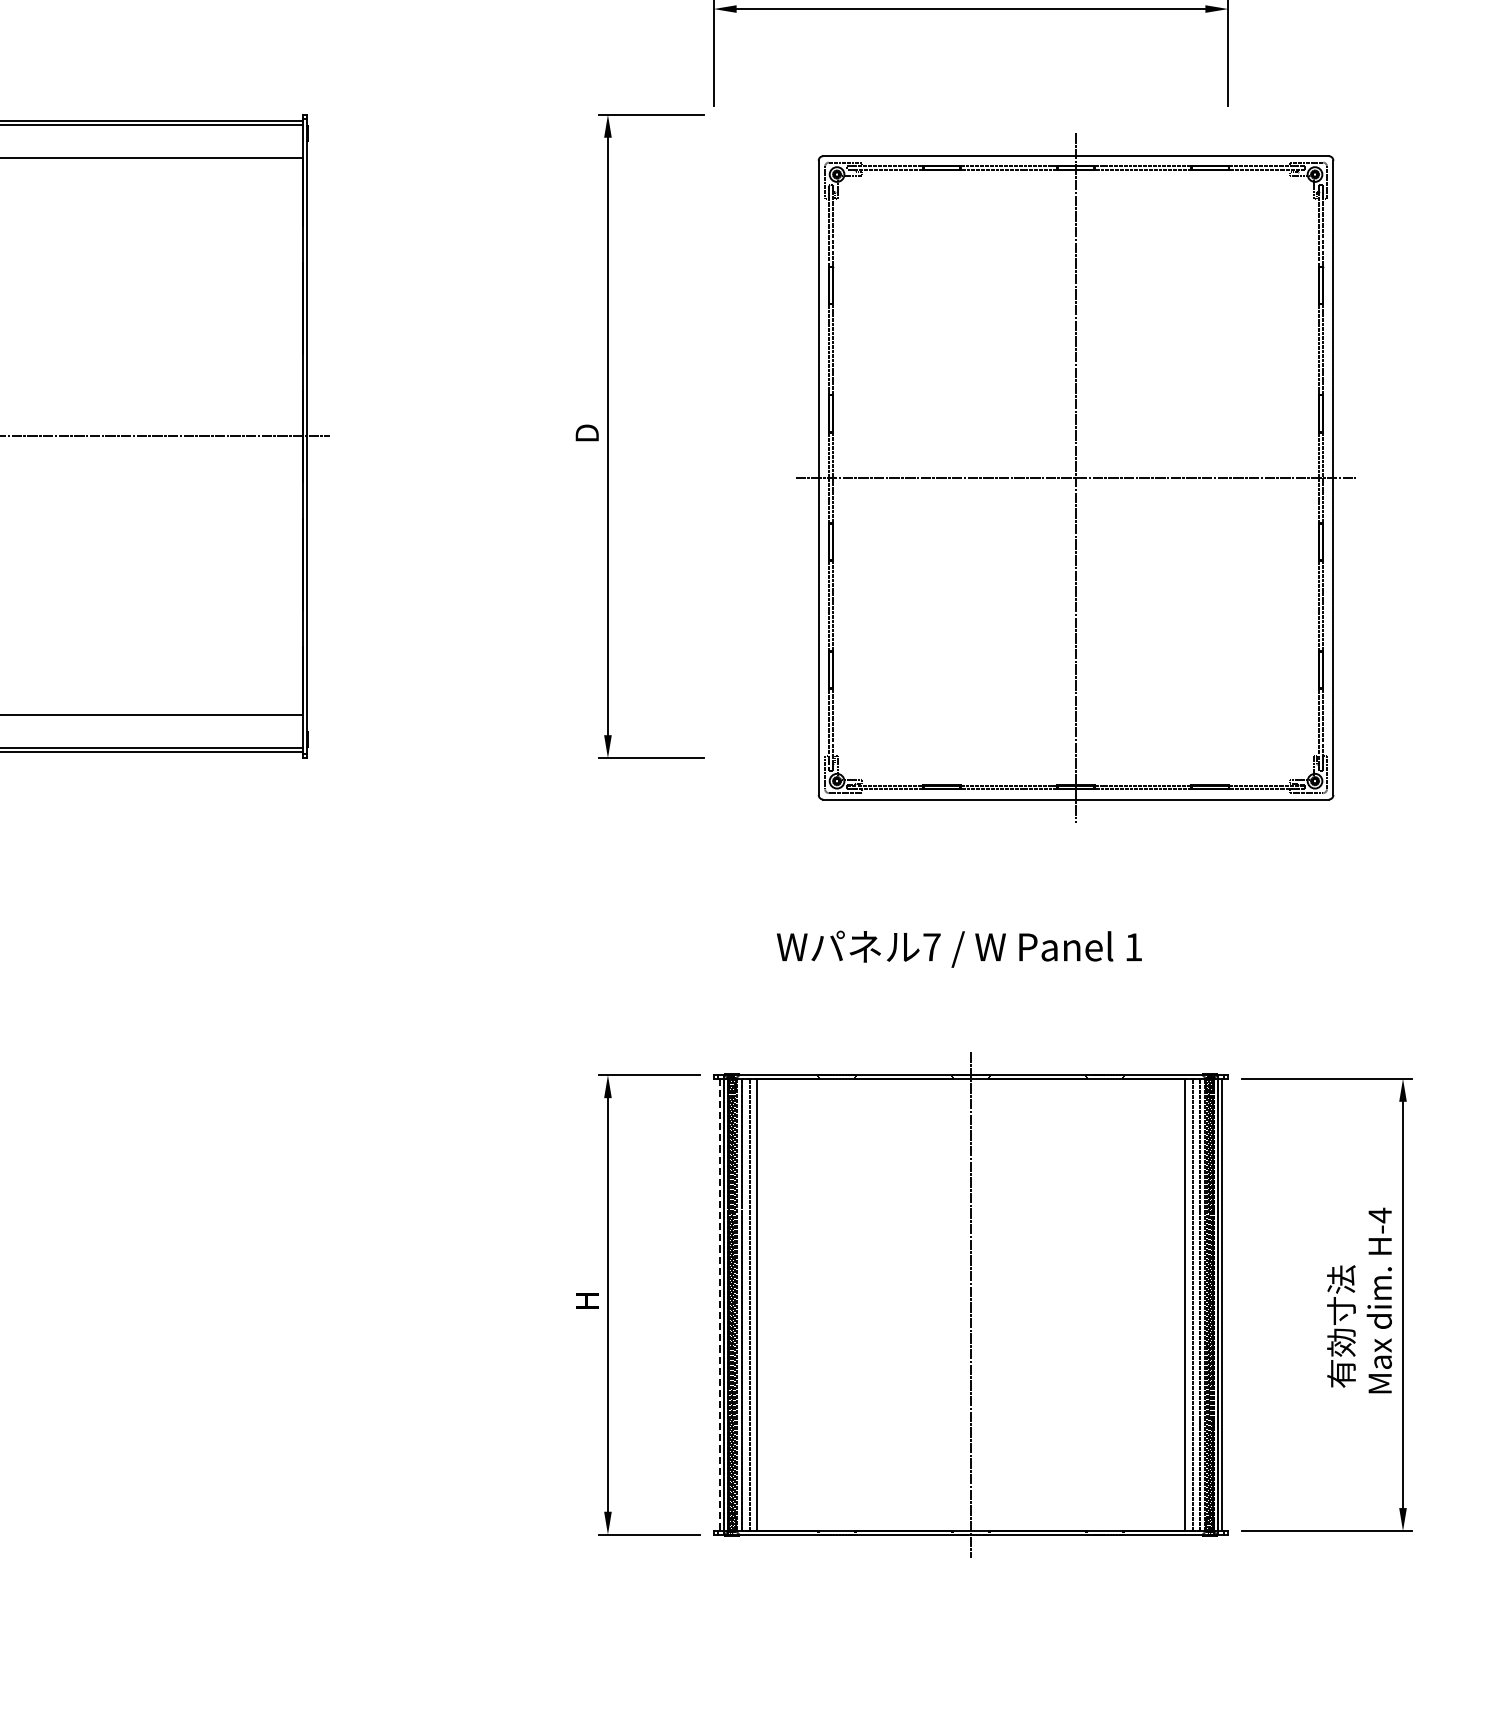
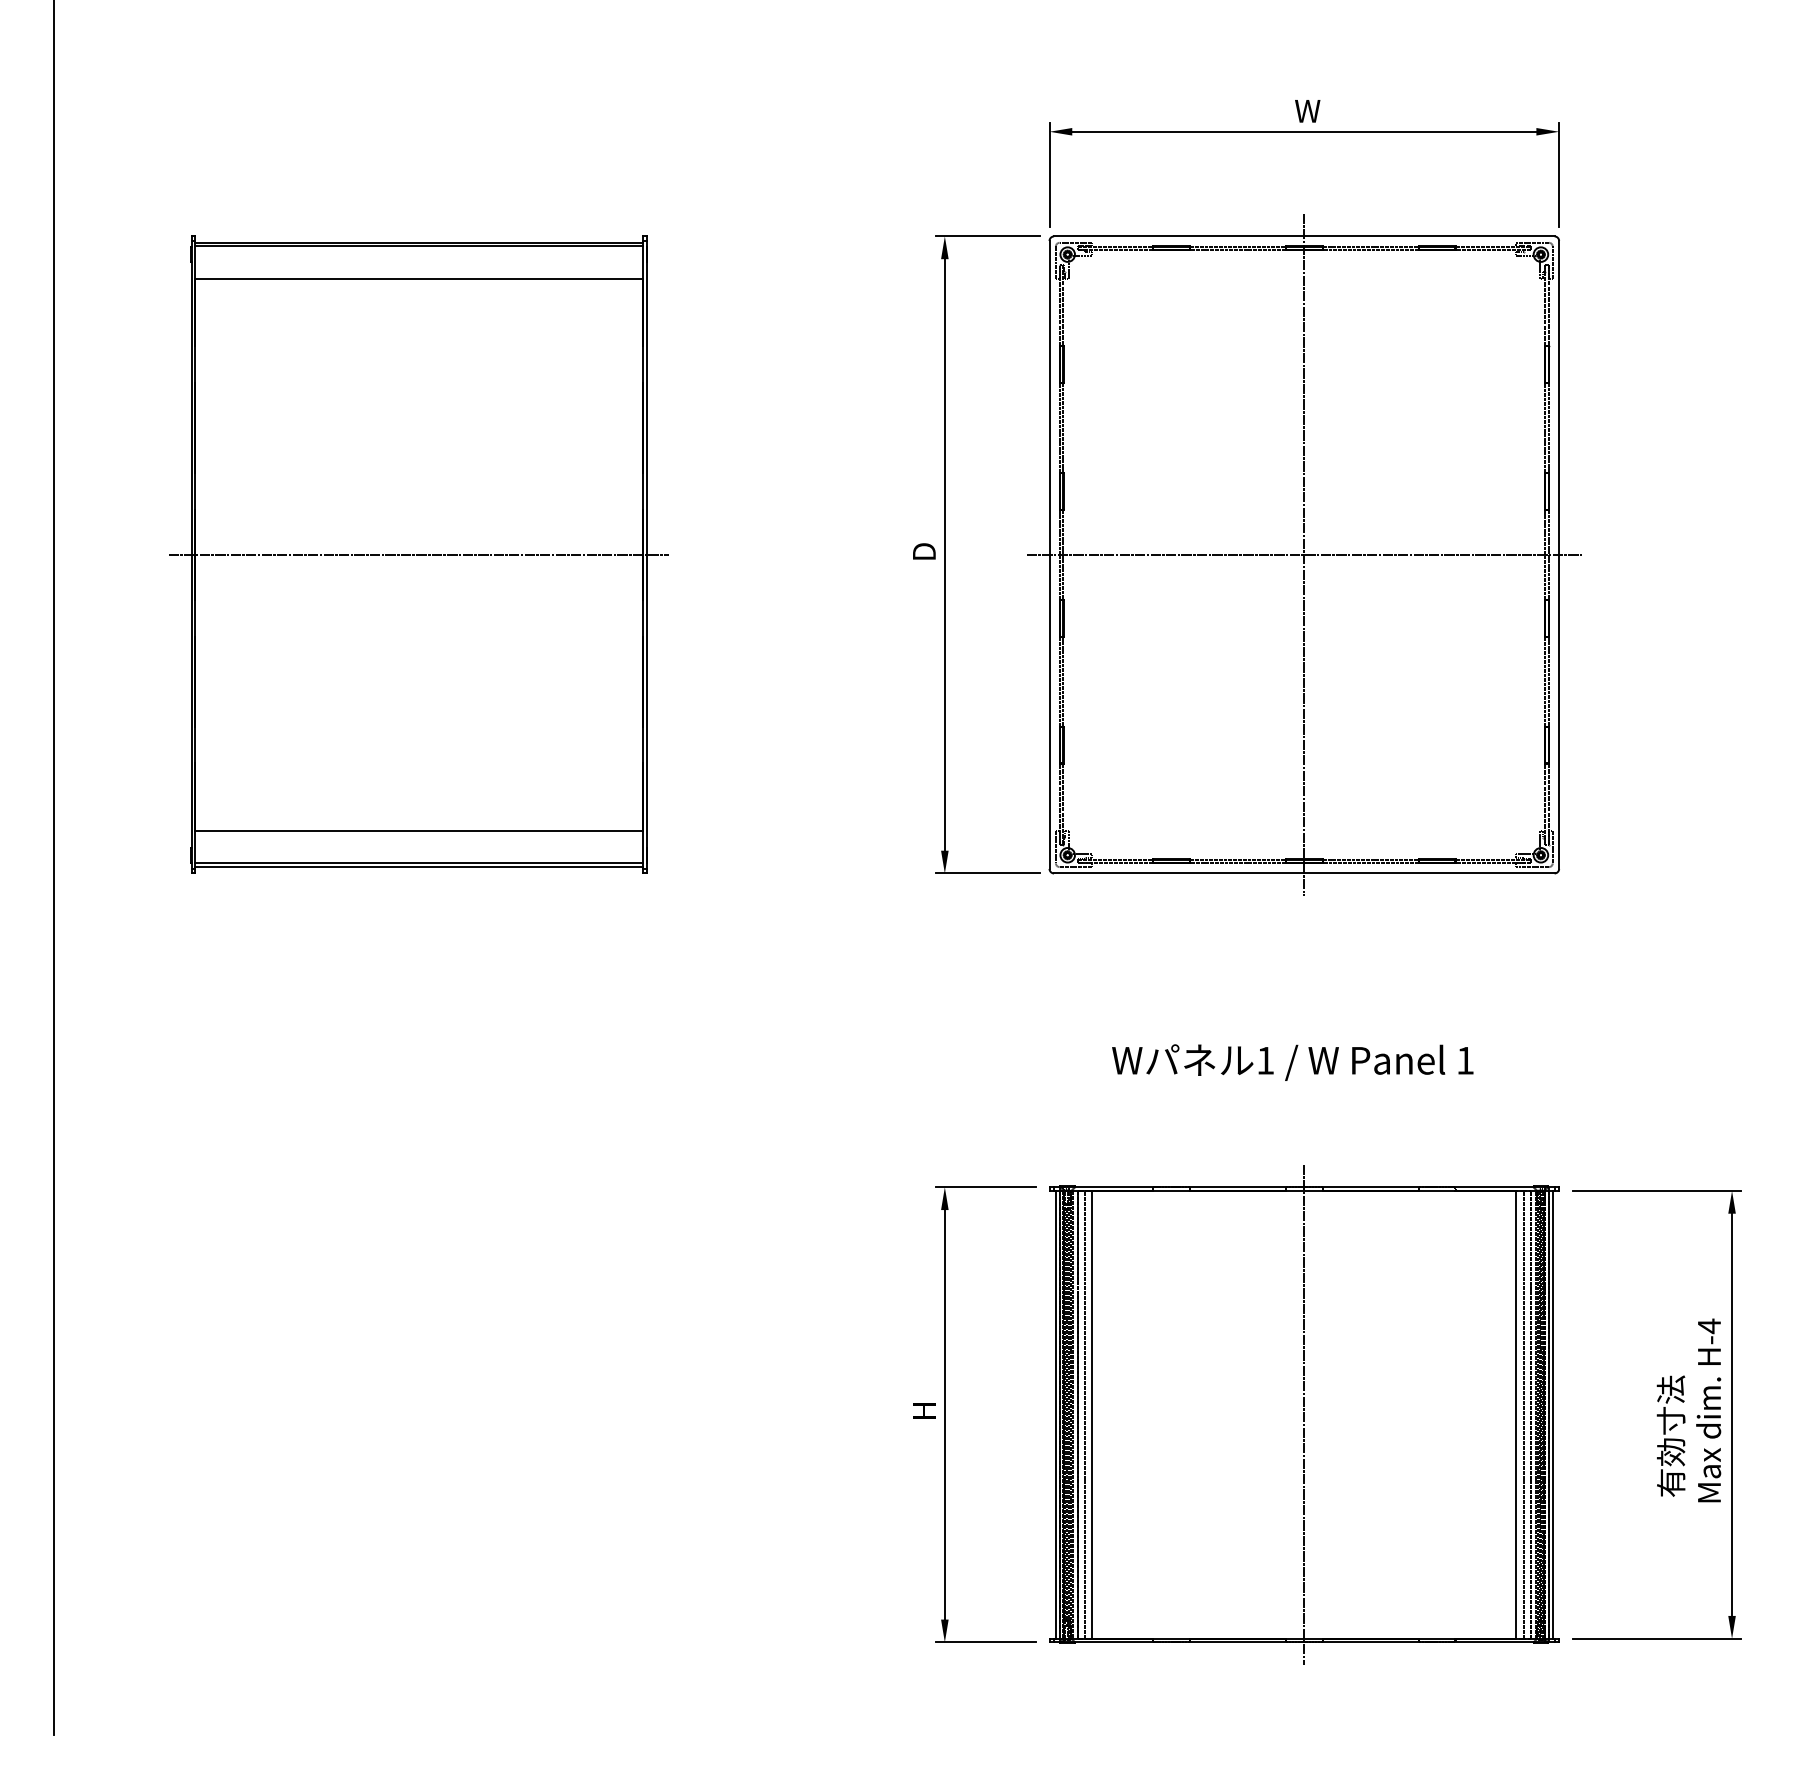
part: (1076, 477) -> (1304, 554), moved
text: (931, 947) -> (1265, 1060), 7 -> 1
line: (719, 1304) -> (1055, 1414), dashed -> solid

